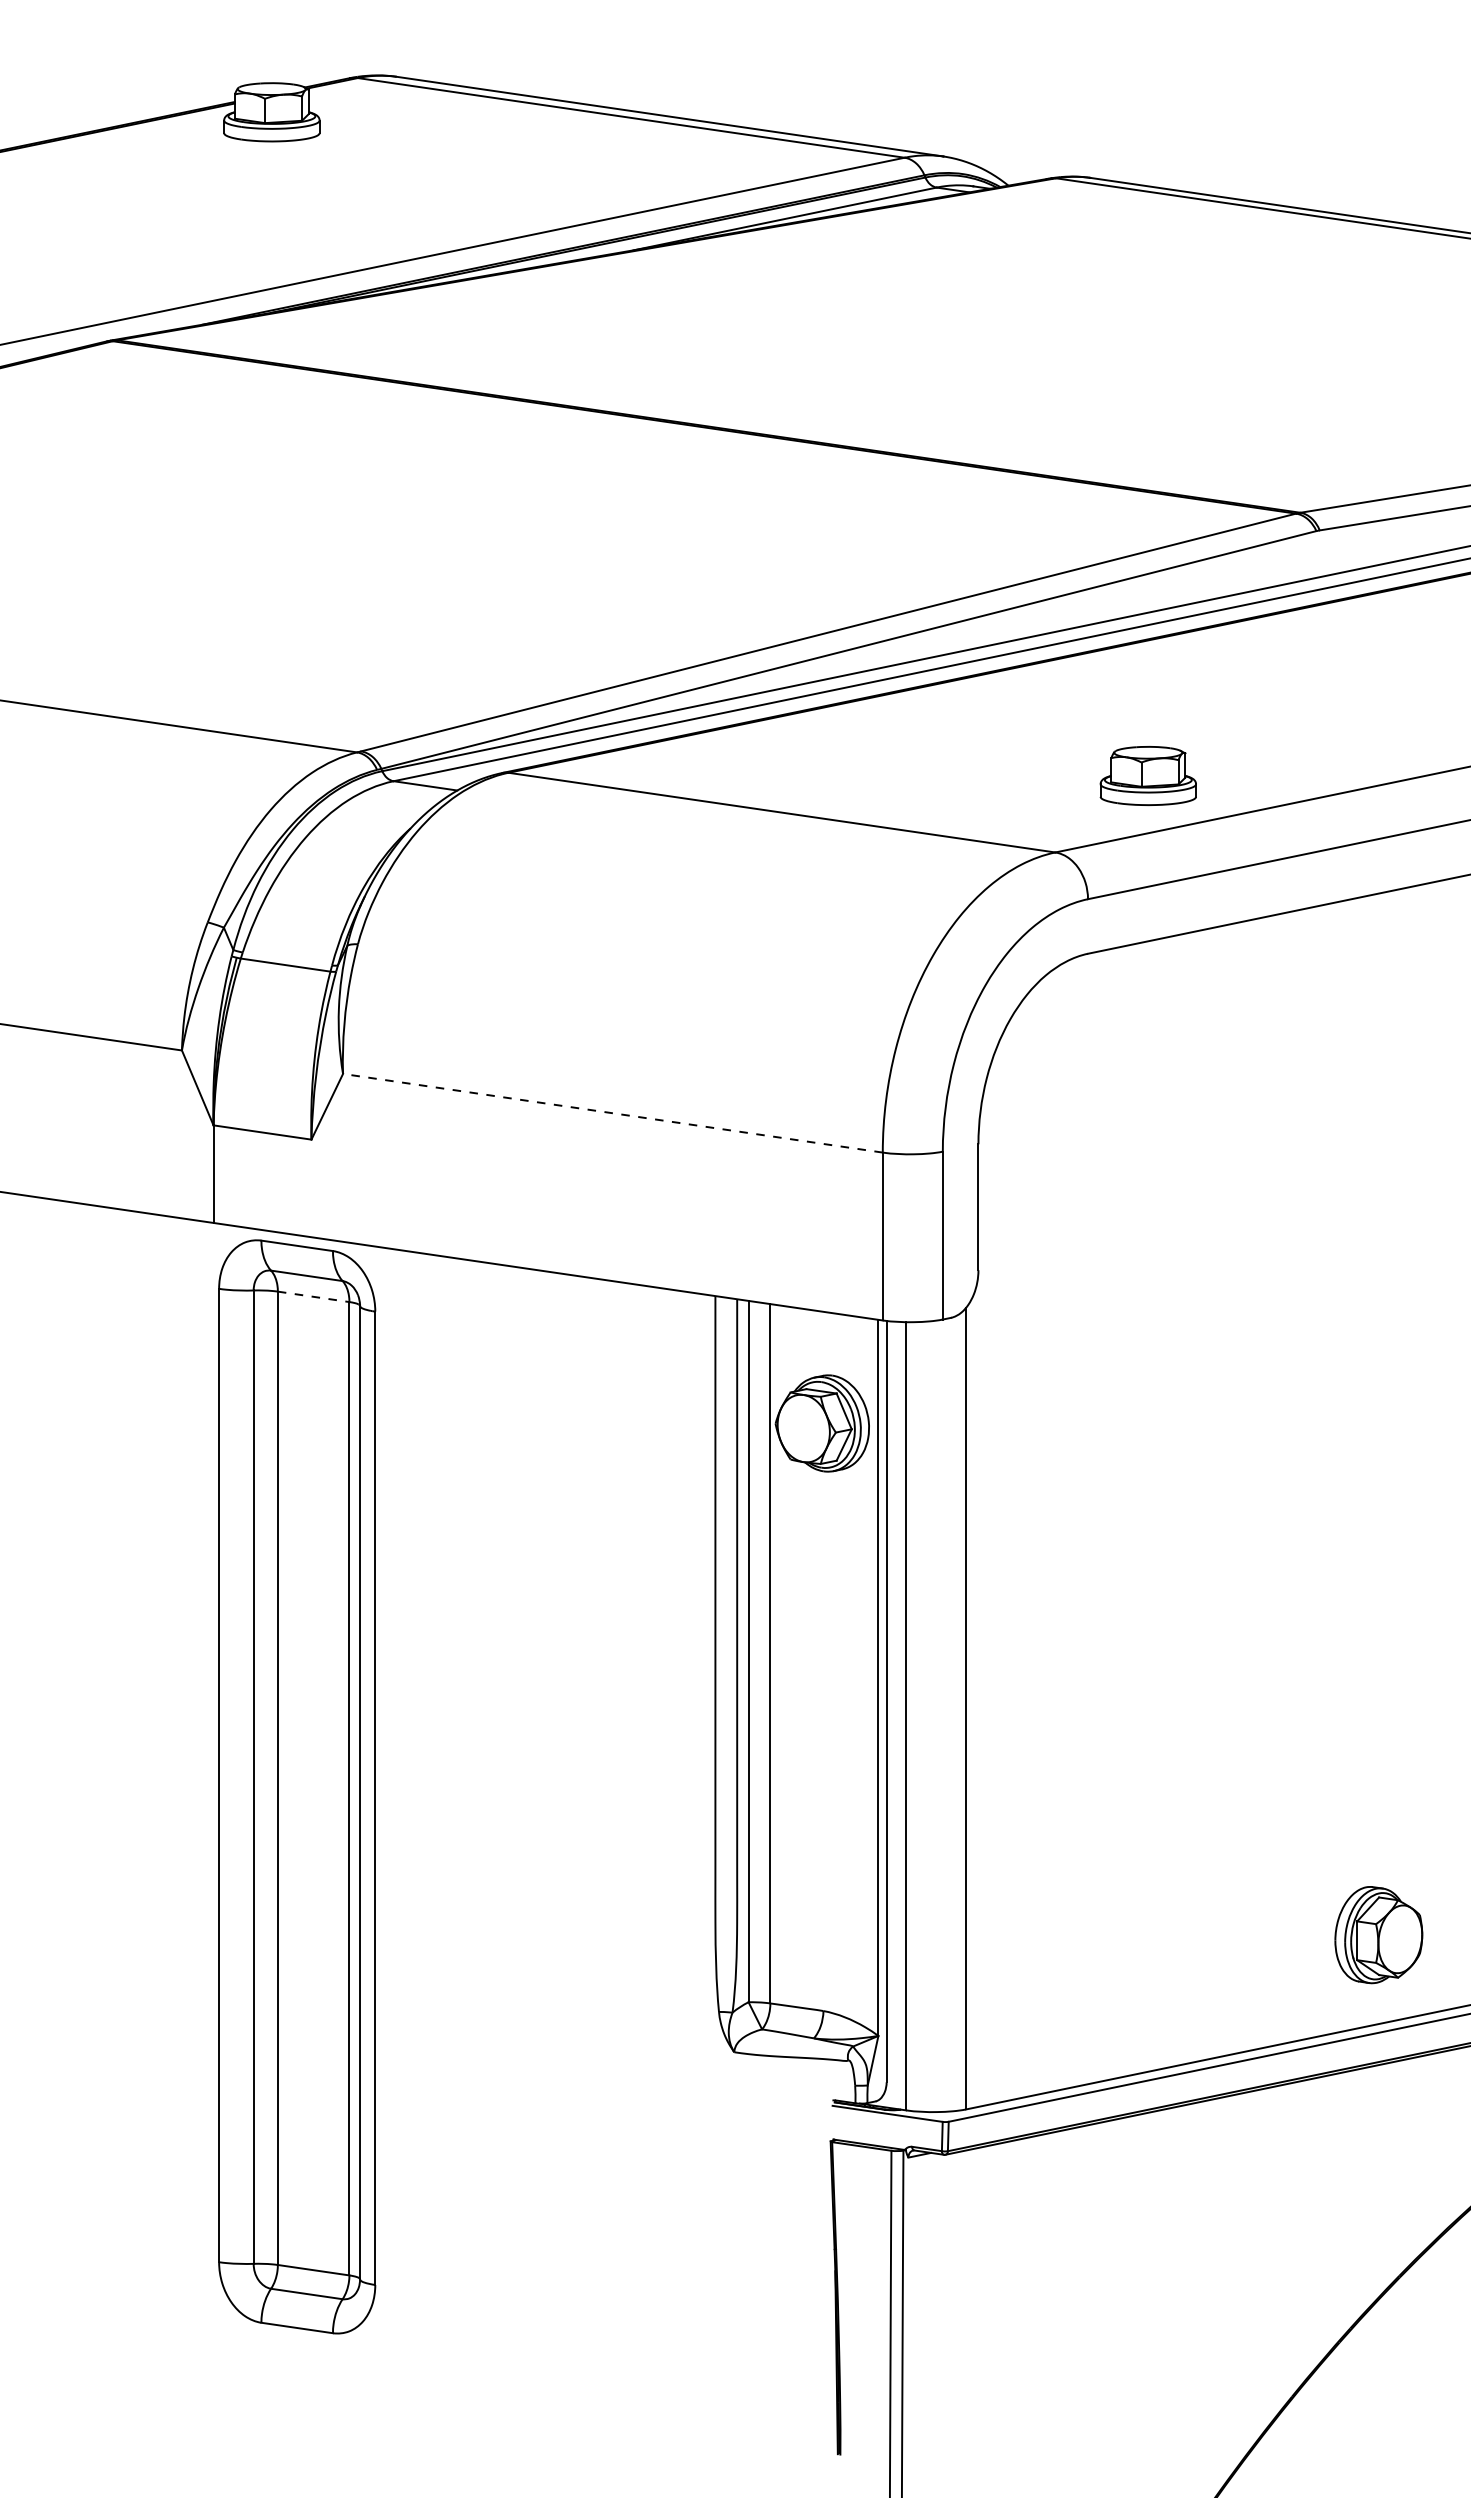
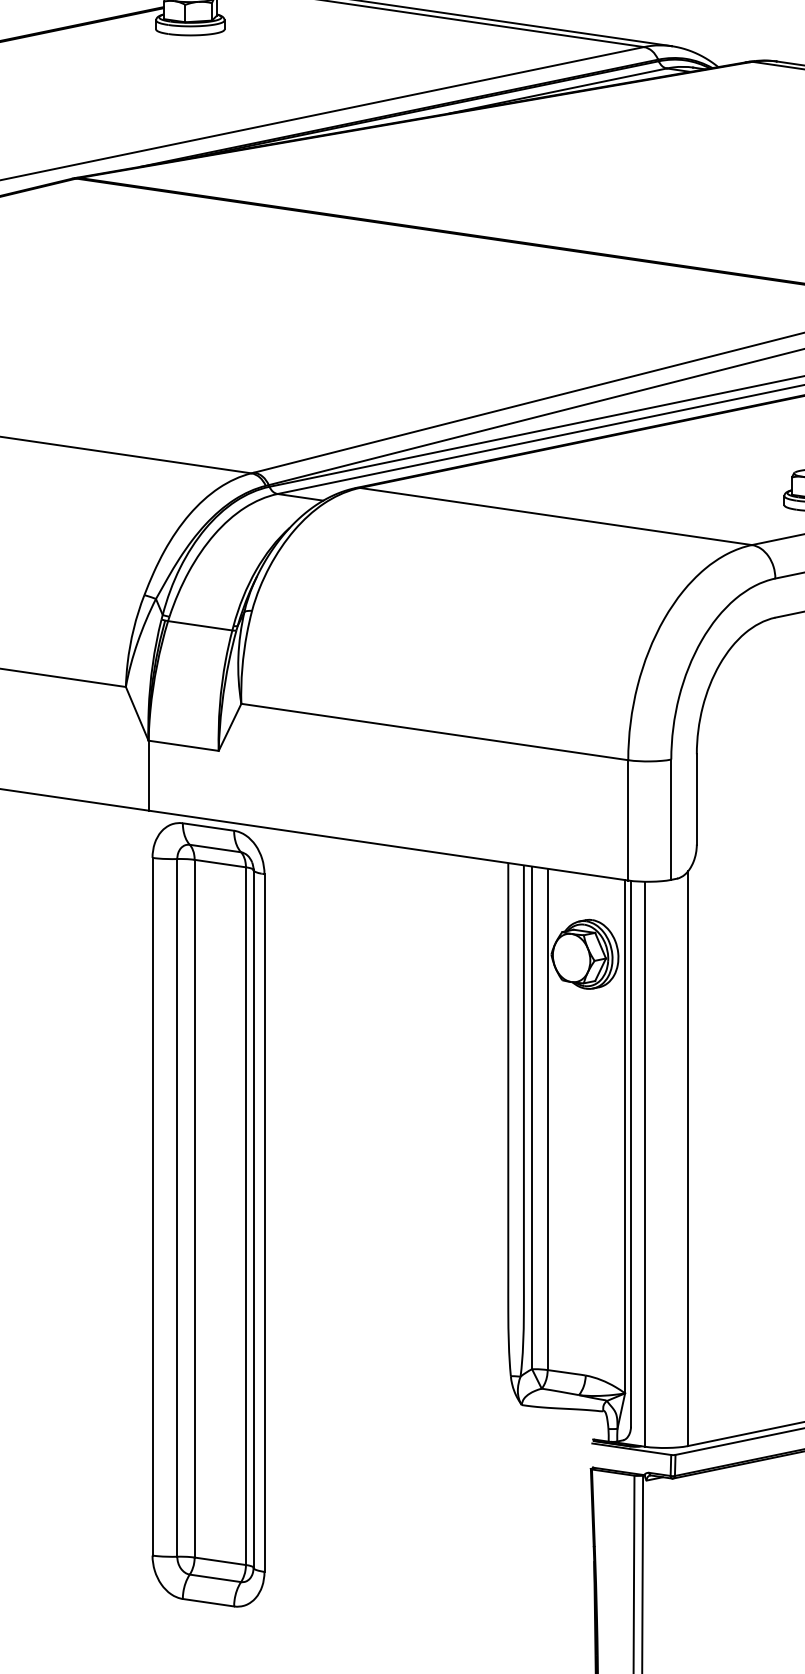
line: (612, 1113) -> (434, 732), dashed -> solid
line: (314, 1296) -> (220, 863), dashed -> solid

